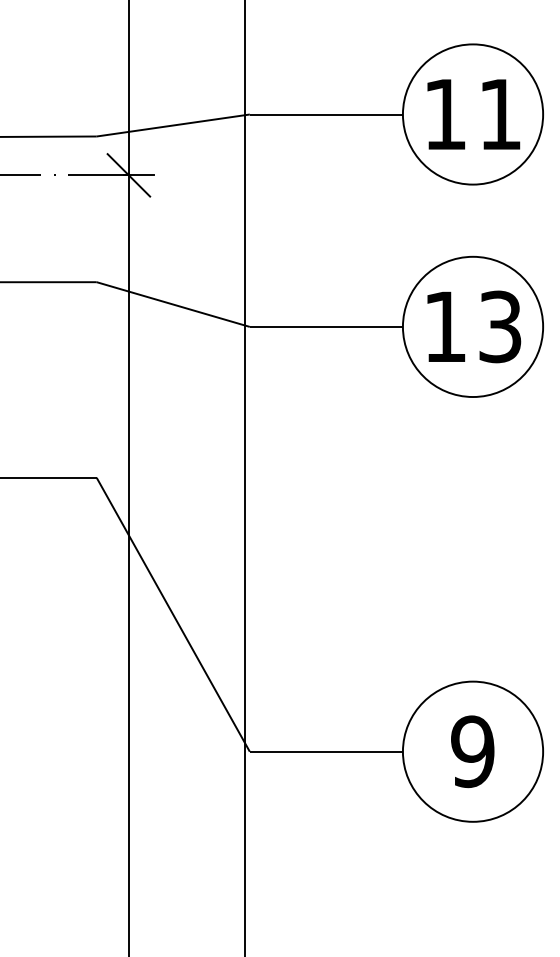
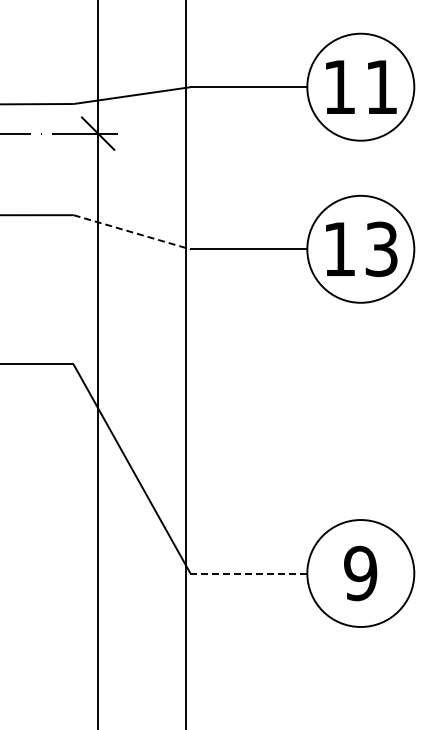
line: (173, 304) -> (132, 232), solid -> dashed
line: (325, 751) -> (248, 573), solid -> dashed

